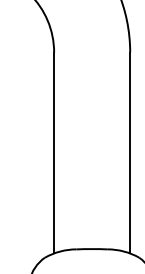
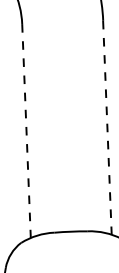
line: (54, 153) -> (26, 131), solid -> dashed
line: (130, 153) -> (107, 128), solid -> dashed

